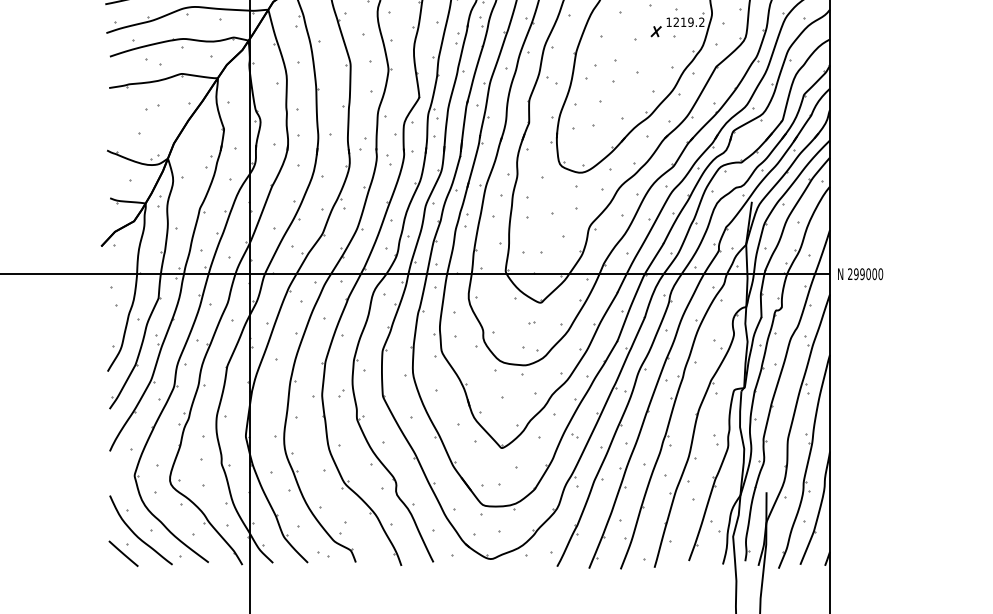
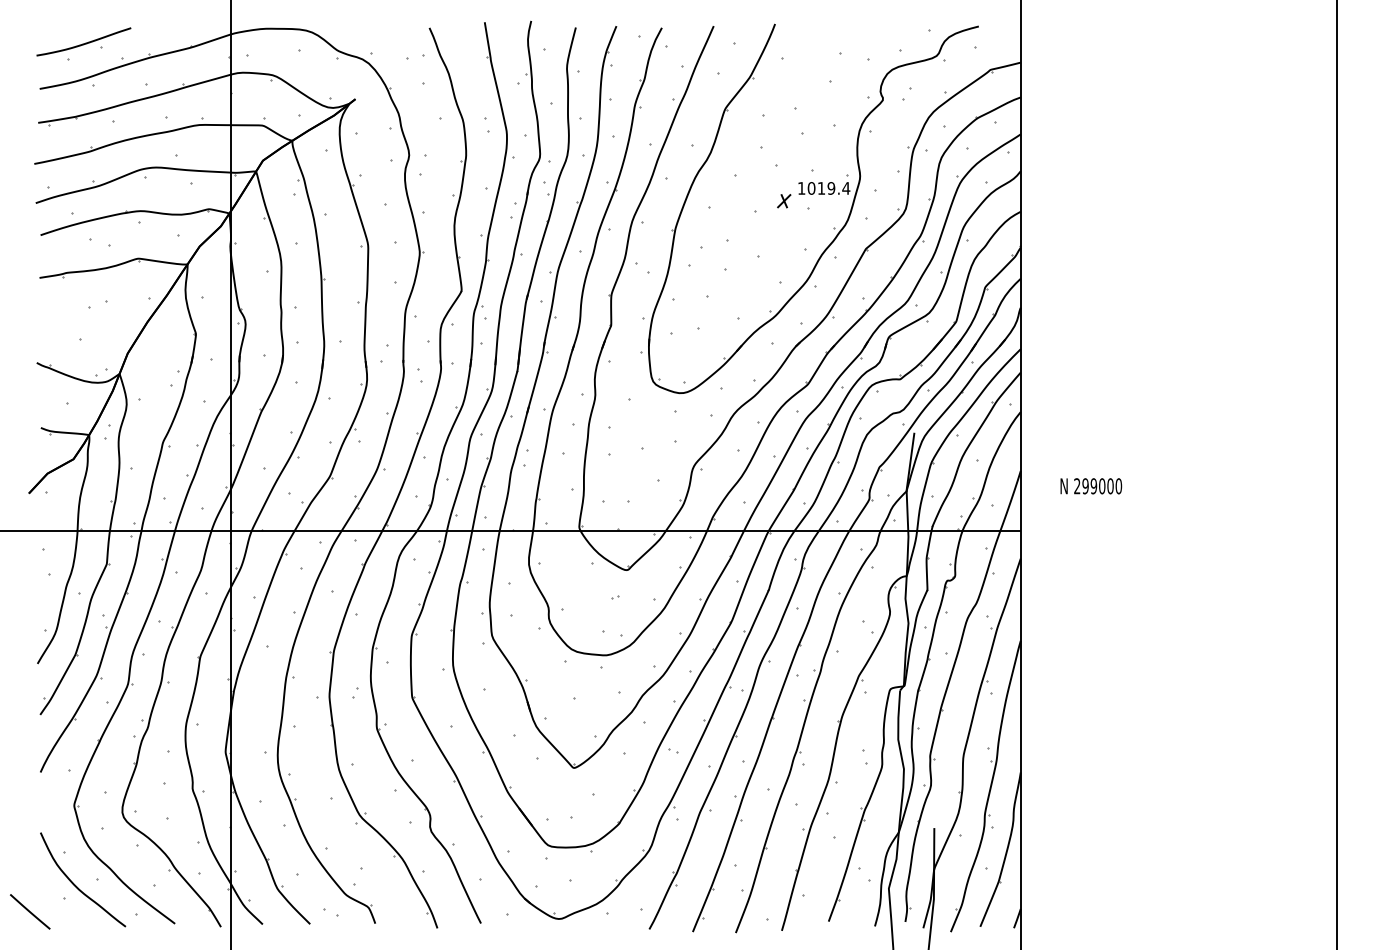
text: (688, 22) -> (828, 188), 1219.2 -> 1019.4
text: (860, 274) -> (1091, 486), moved
line: (123, 553) -> (30, 911), moved

